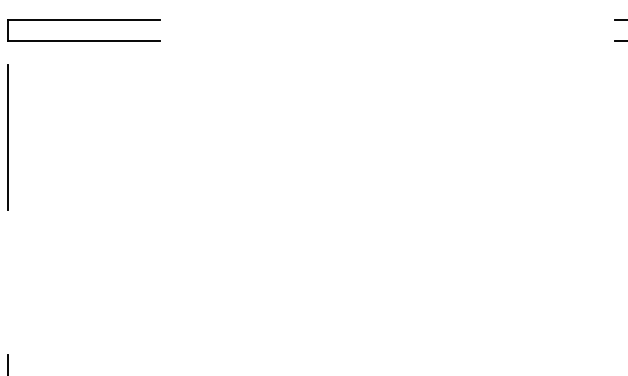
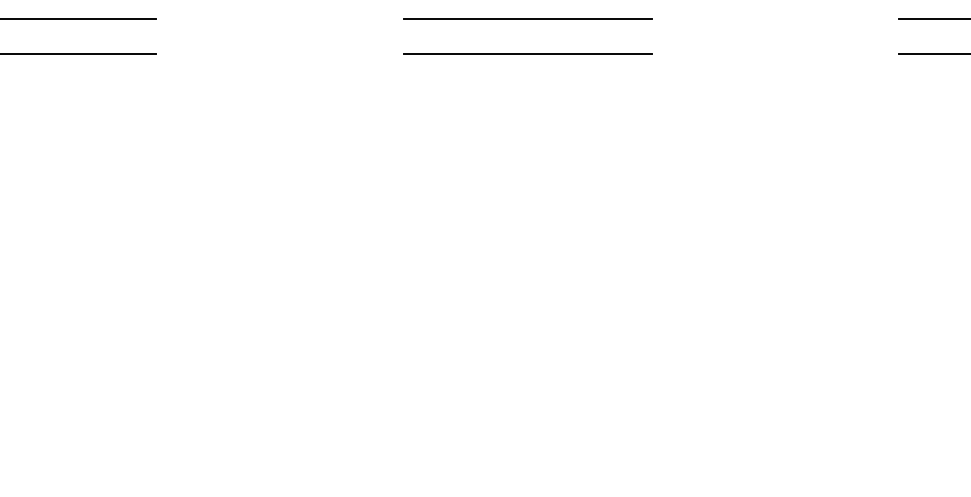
line: (387, 20) -> (527, 19), added
line: (387, 41) -> (527, 53), added

